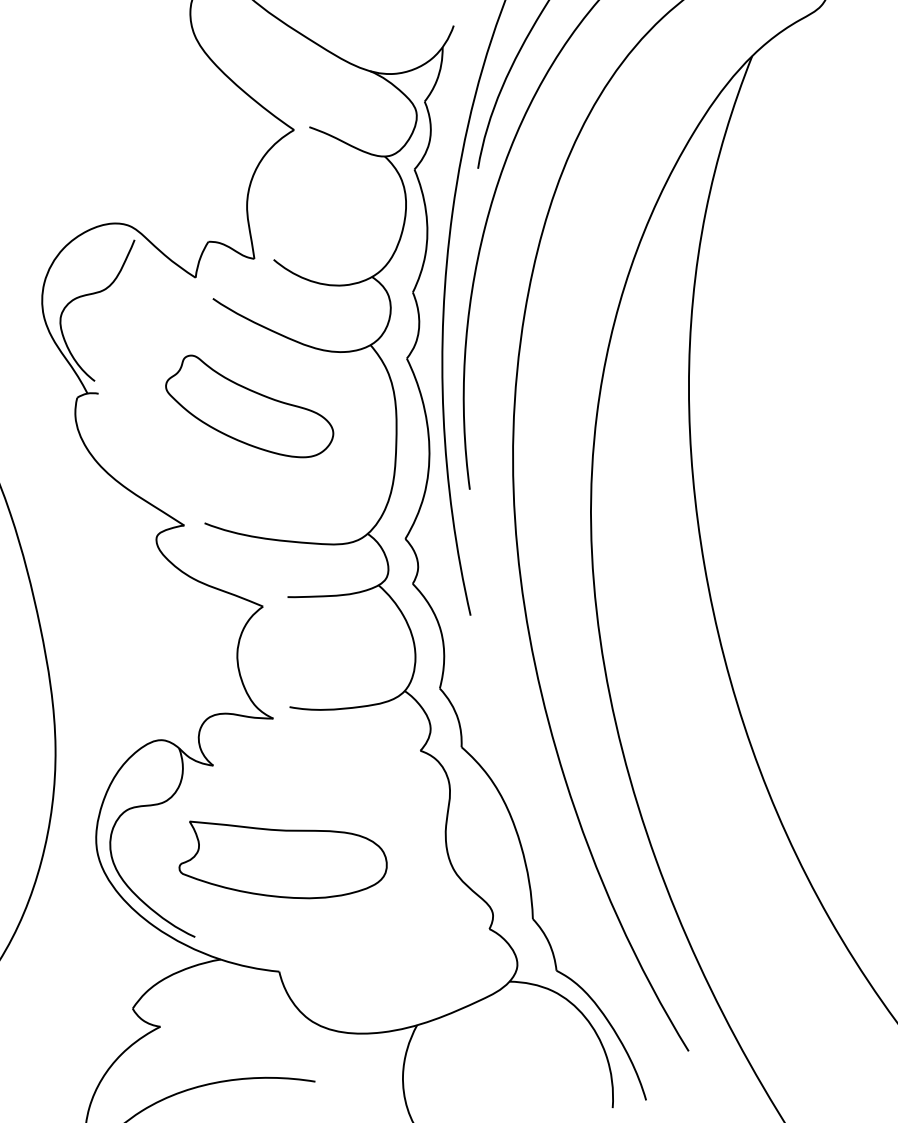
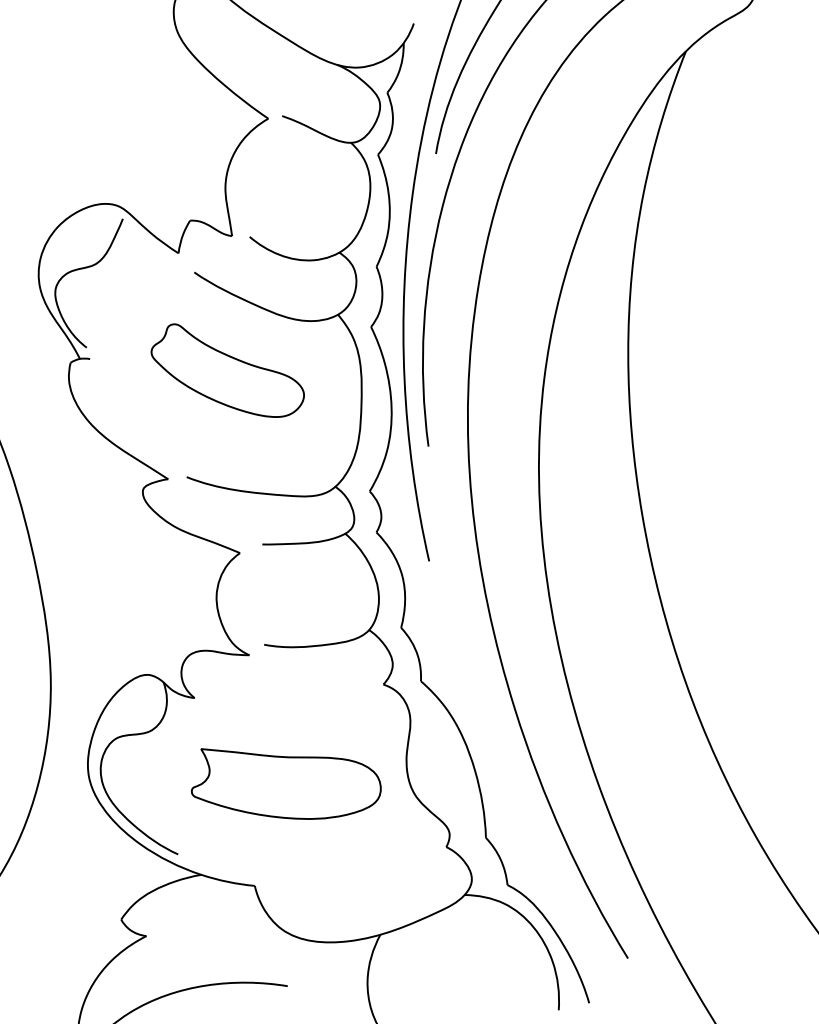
part: (283, 859) -> (286, 783), moved

